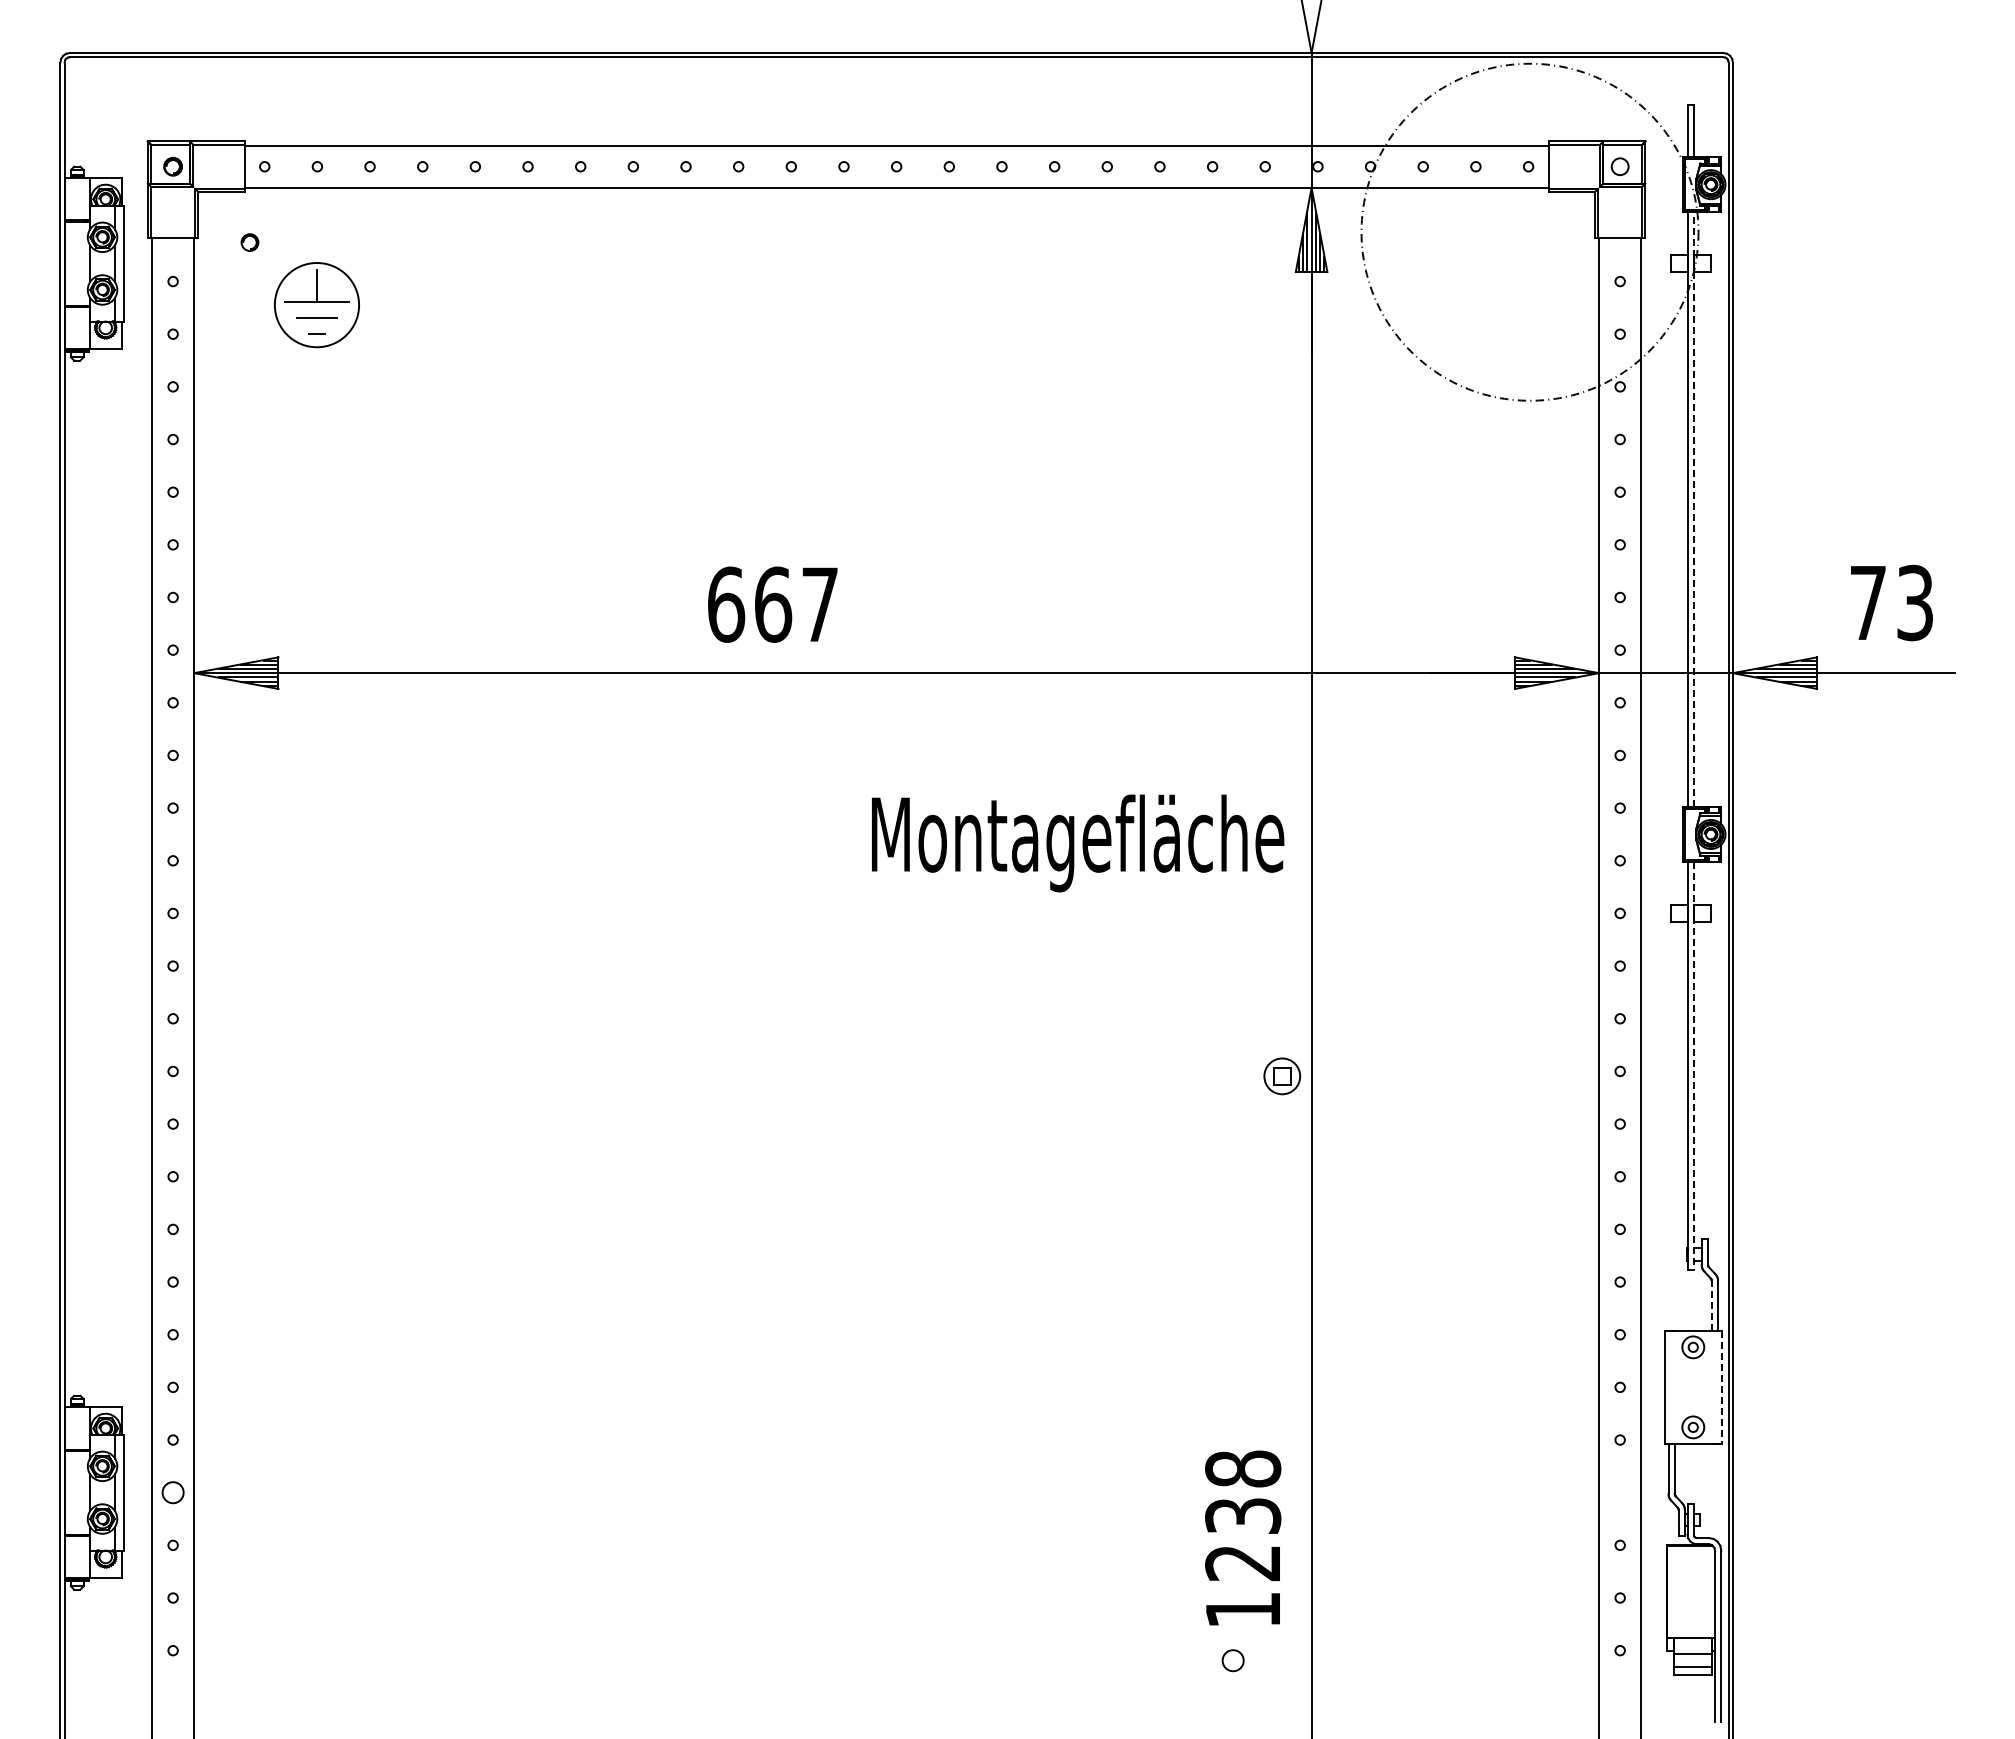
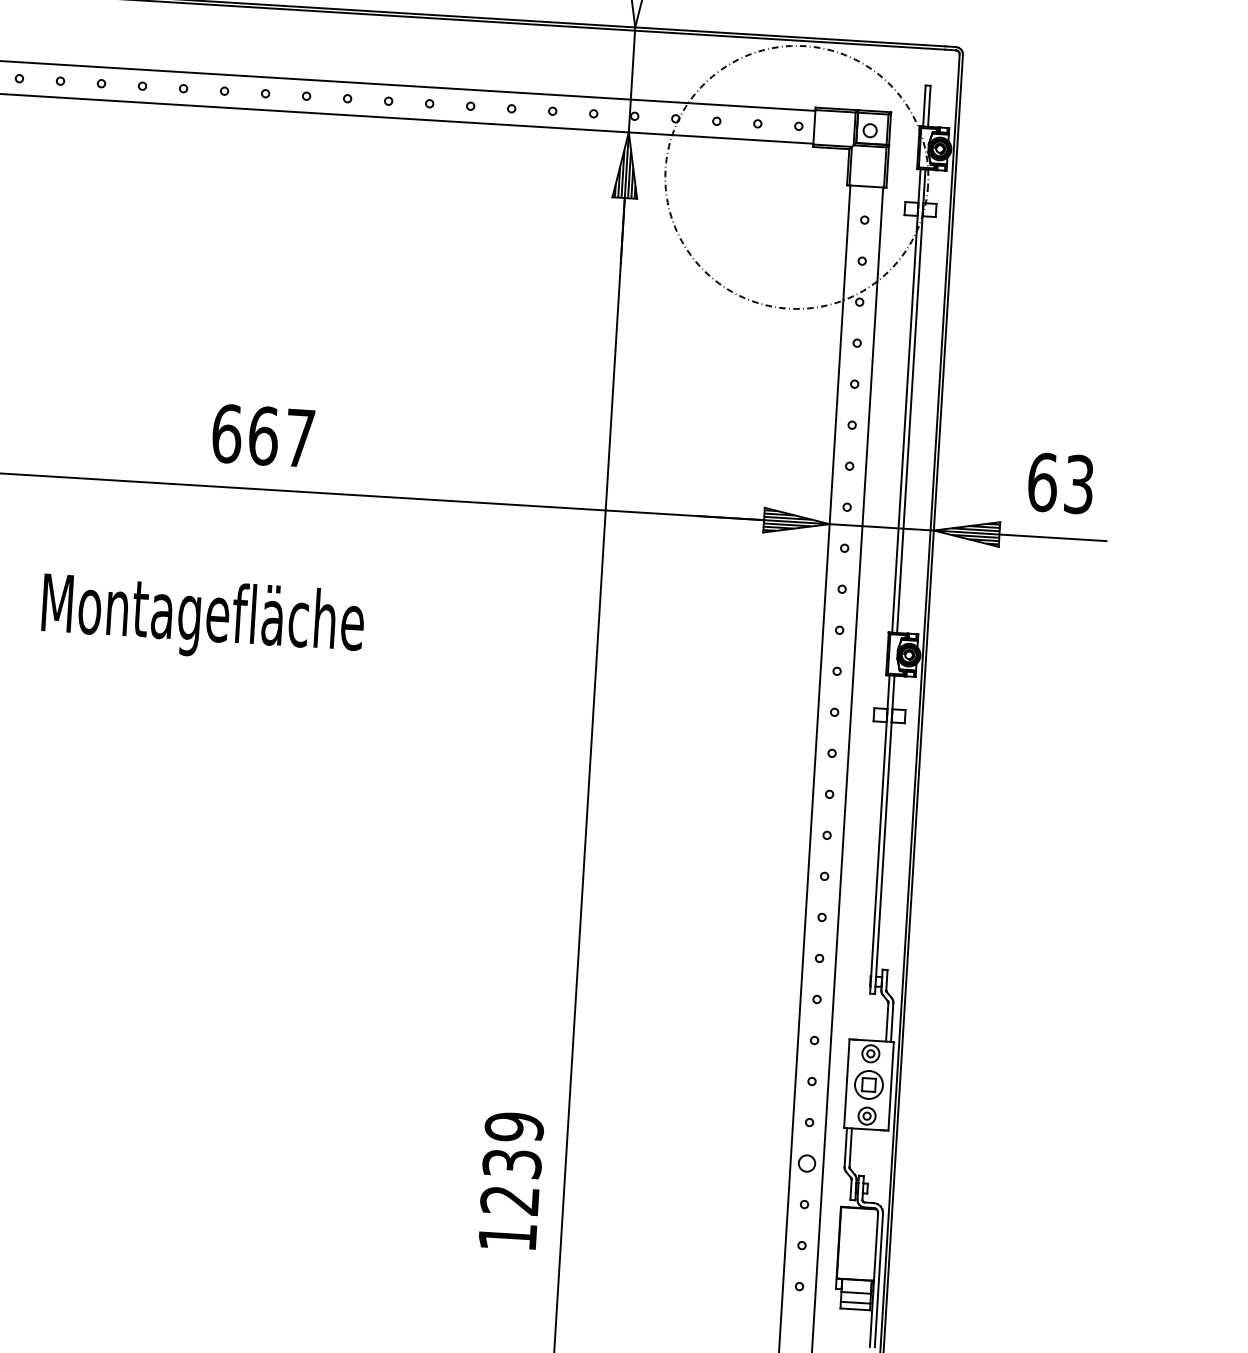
line: (1693, 509) -> (910, 401), dashed -> solid
text: (1868, 602) -> (1042, 481), 73 -> 63
text: (772, 604) -> (263, 435), moved
text: (1078, 843) -> (203, 619), moved
line: (1693, 1066) -> (884, 835), dashed -> solid
part: (1282, 1076) -> (869, 1085), moved
line: (1711, 1305) -> (887, 1022), dashed -> solid
line: (1721, 1387) -> (890, 1086), dashed -> solid
text: (1243, 1468) -> (514, 1126), 1238 -> 1239
circle: (1232, 1660) -> (806, 1163), moved

